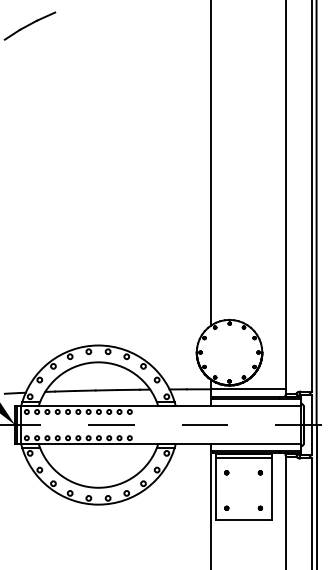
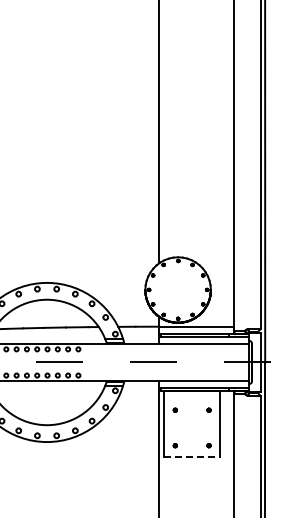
line: (243, 458) -> (192, 395), removed
line: (244, 519) -> (193, 456), solid -> dashed

